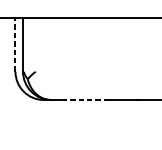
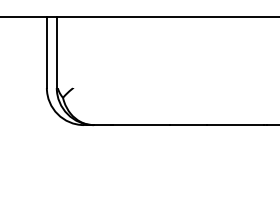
line: (15, 44) -> (46, 52), dashed -> solid
line: (86, 100) -> (140, 125), dashed -> solid

